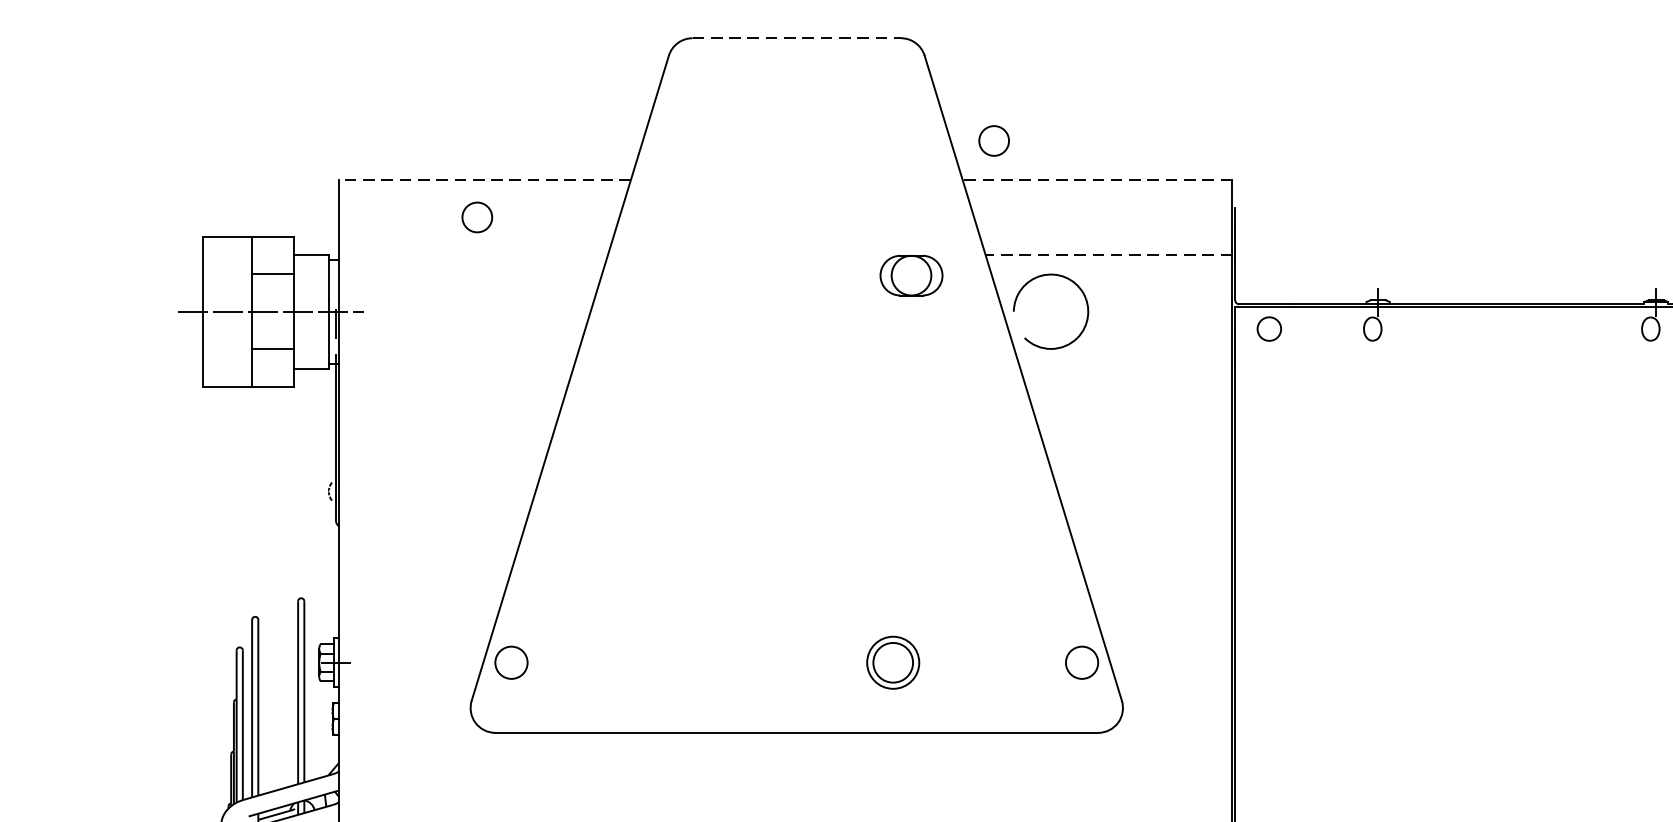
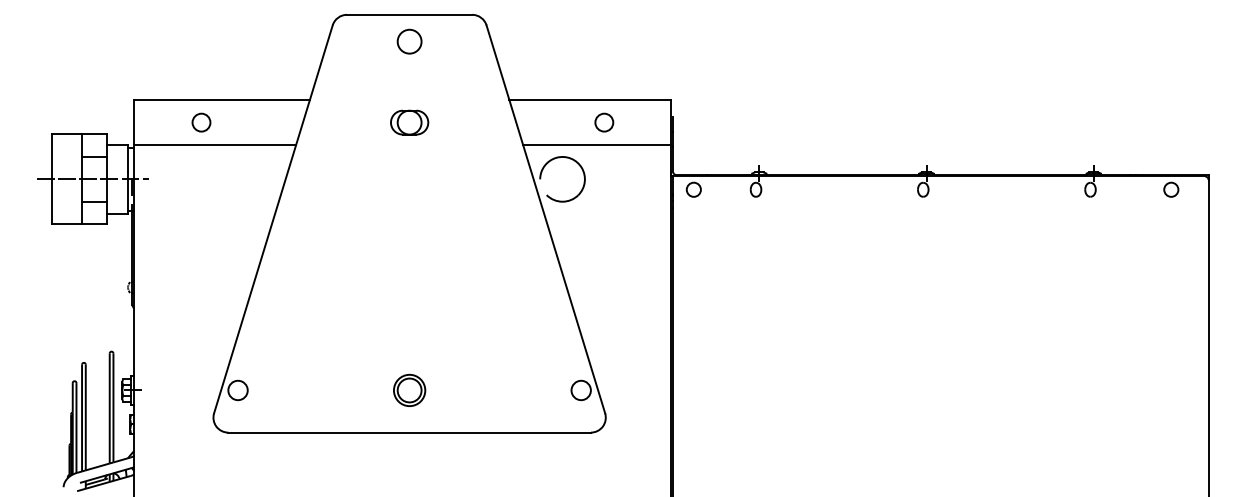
line: (796, 37) -> (409, 14), dashed -> solid
circle: (796, 82) -> (409, 41), added
circle: (994, 140) -> (604, 122), moved
line: (485, 180) -> (222, 100), dashed -> solid
line: (1095, 180) -> (589, 100), dashed -> solid
circle: (477, 217) -> (201, 122), moved
line: (473, 255) -> (215, 145), added
line: (1107, 255) -> (596, 145), dashed -> solid
part: (911, 275) -> (409, 122), moved
part: (892, 661) -> (409, 389), moved

